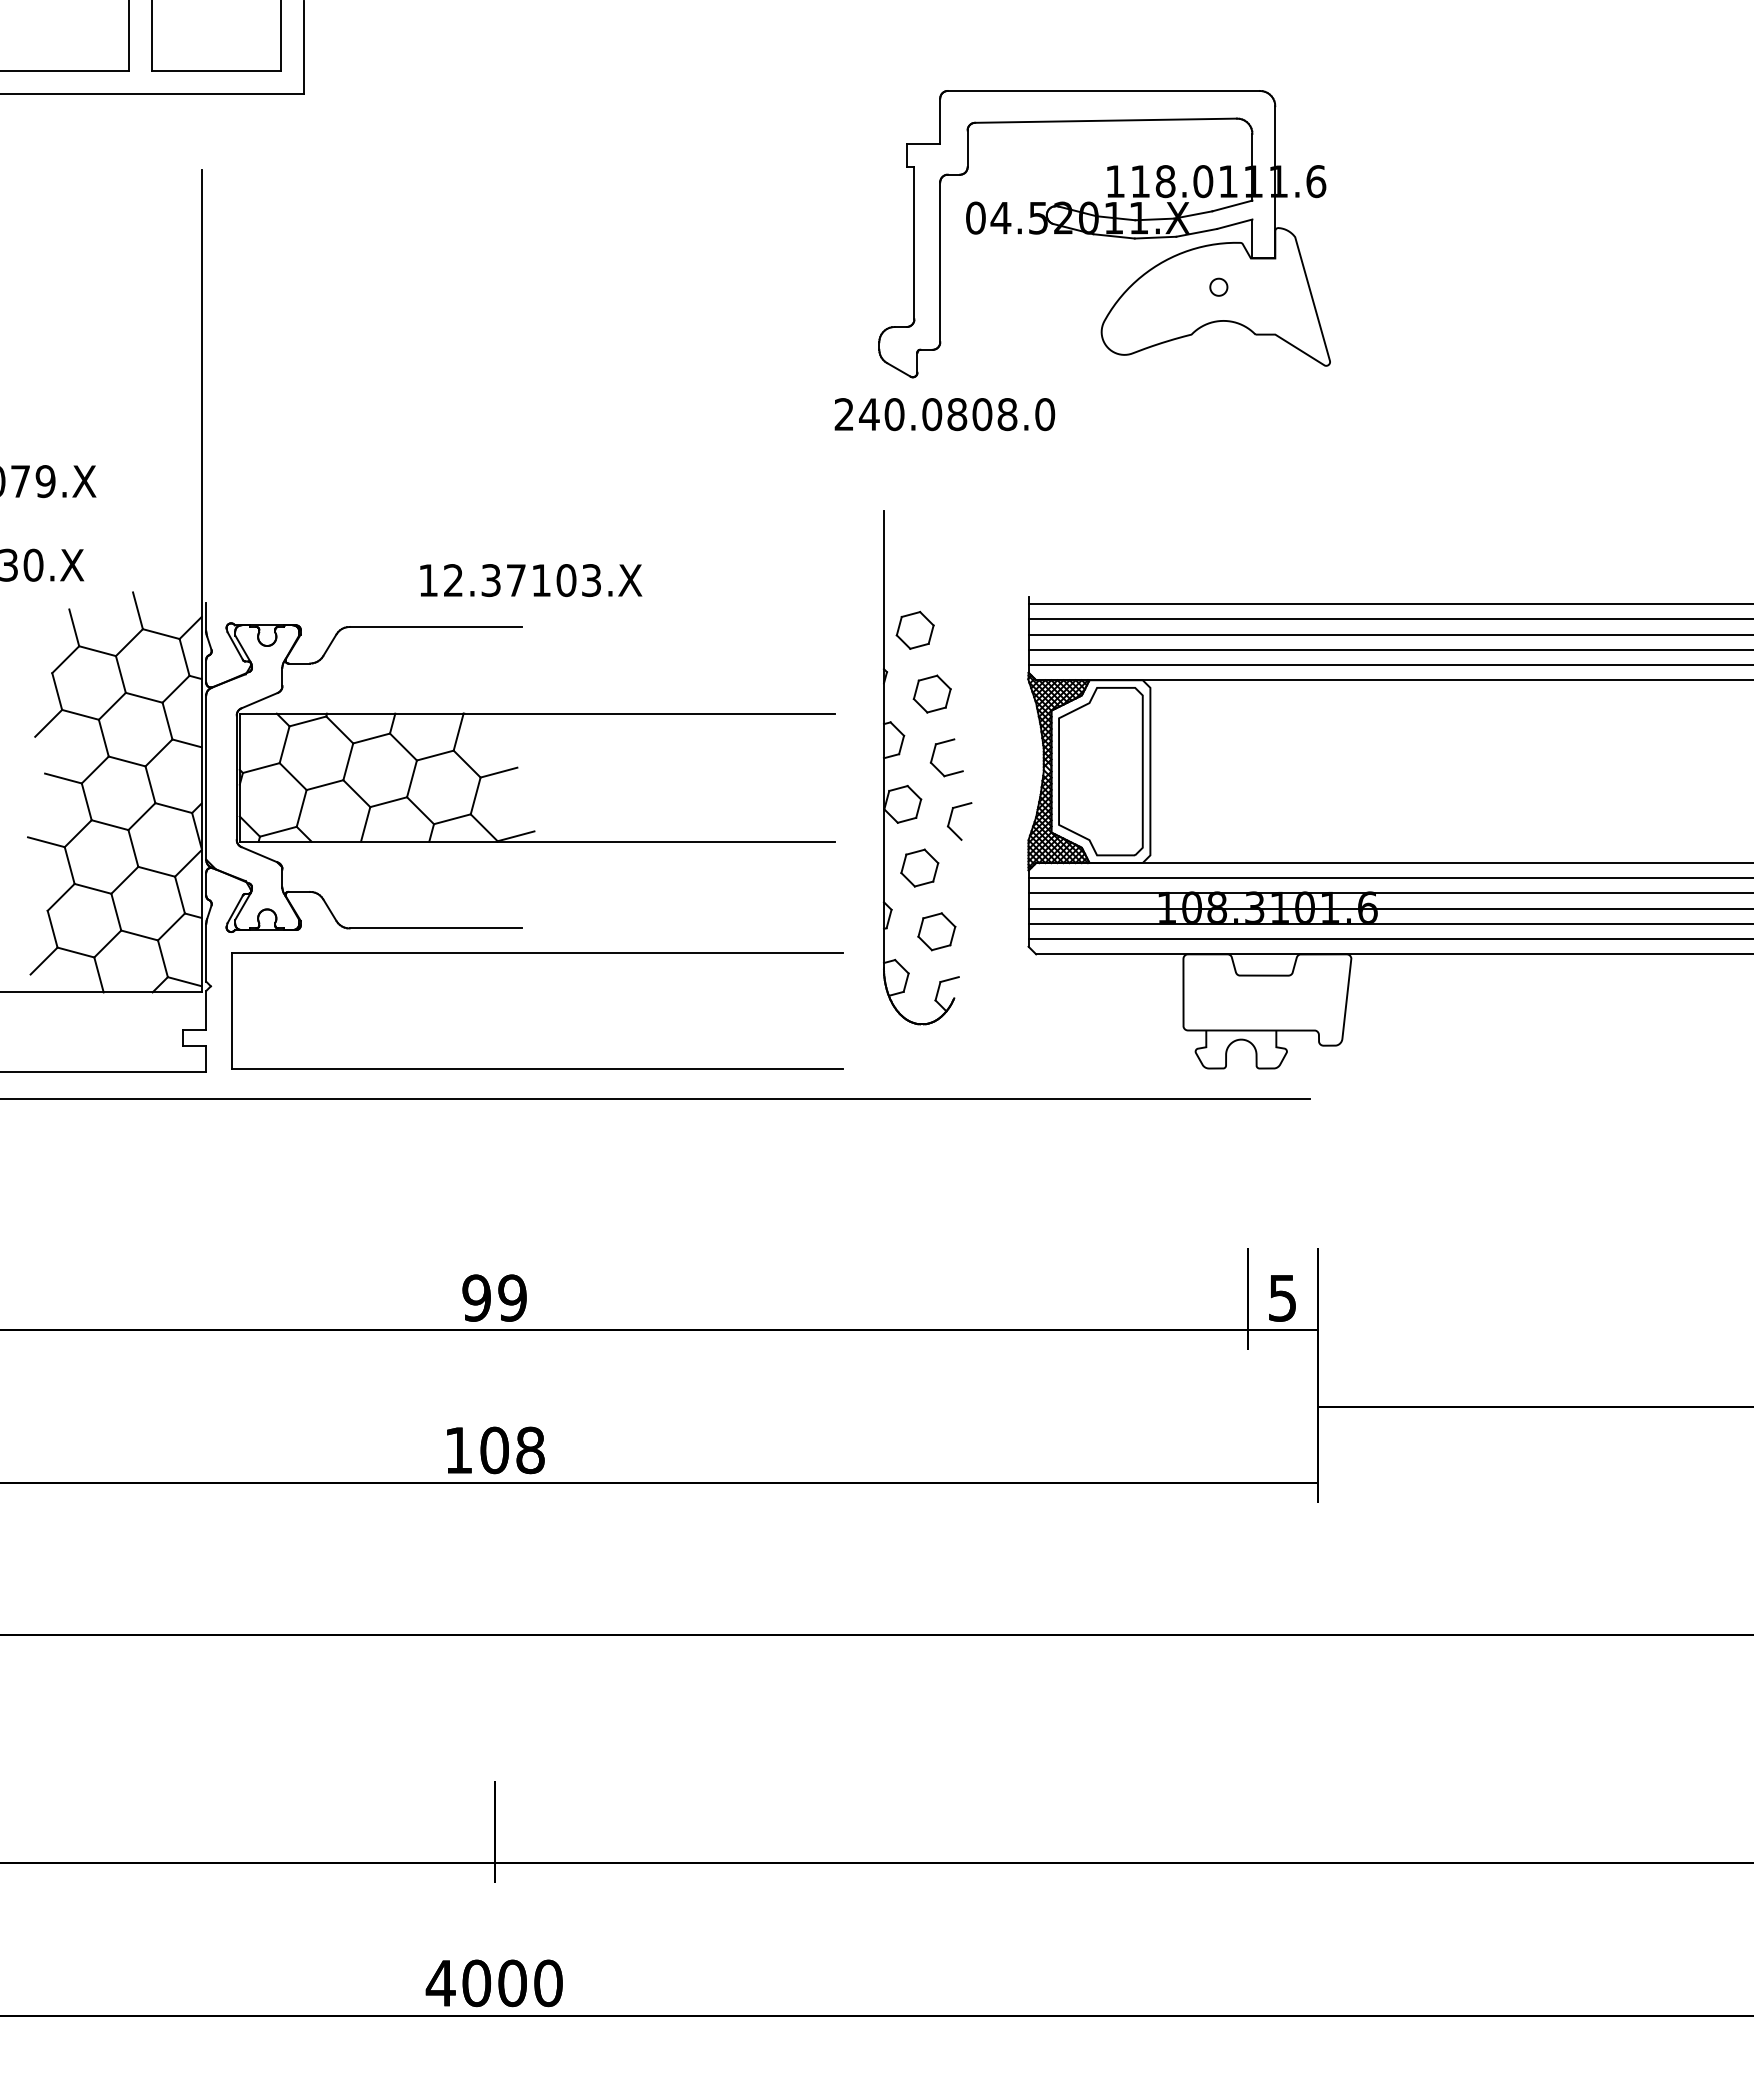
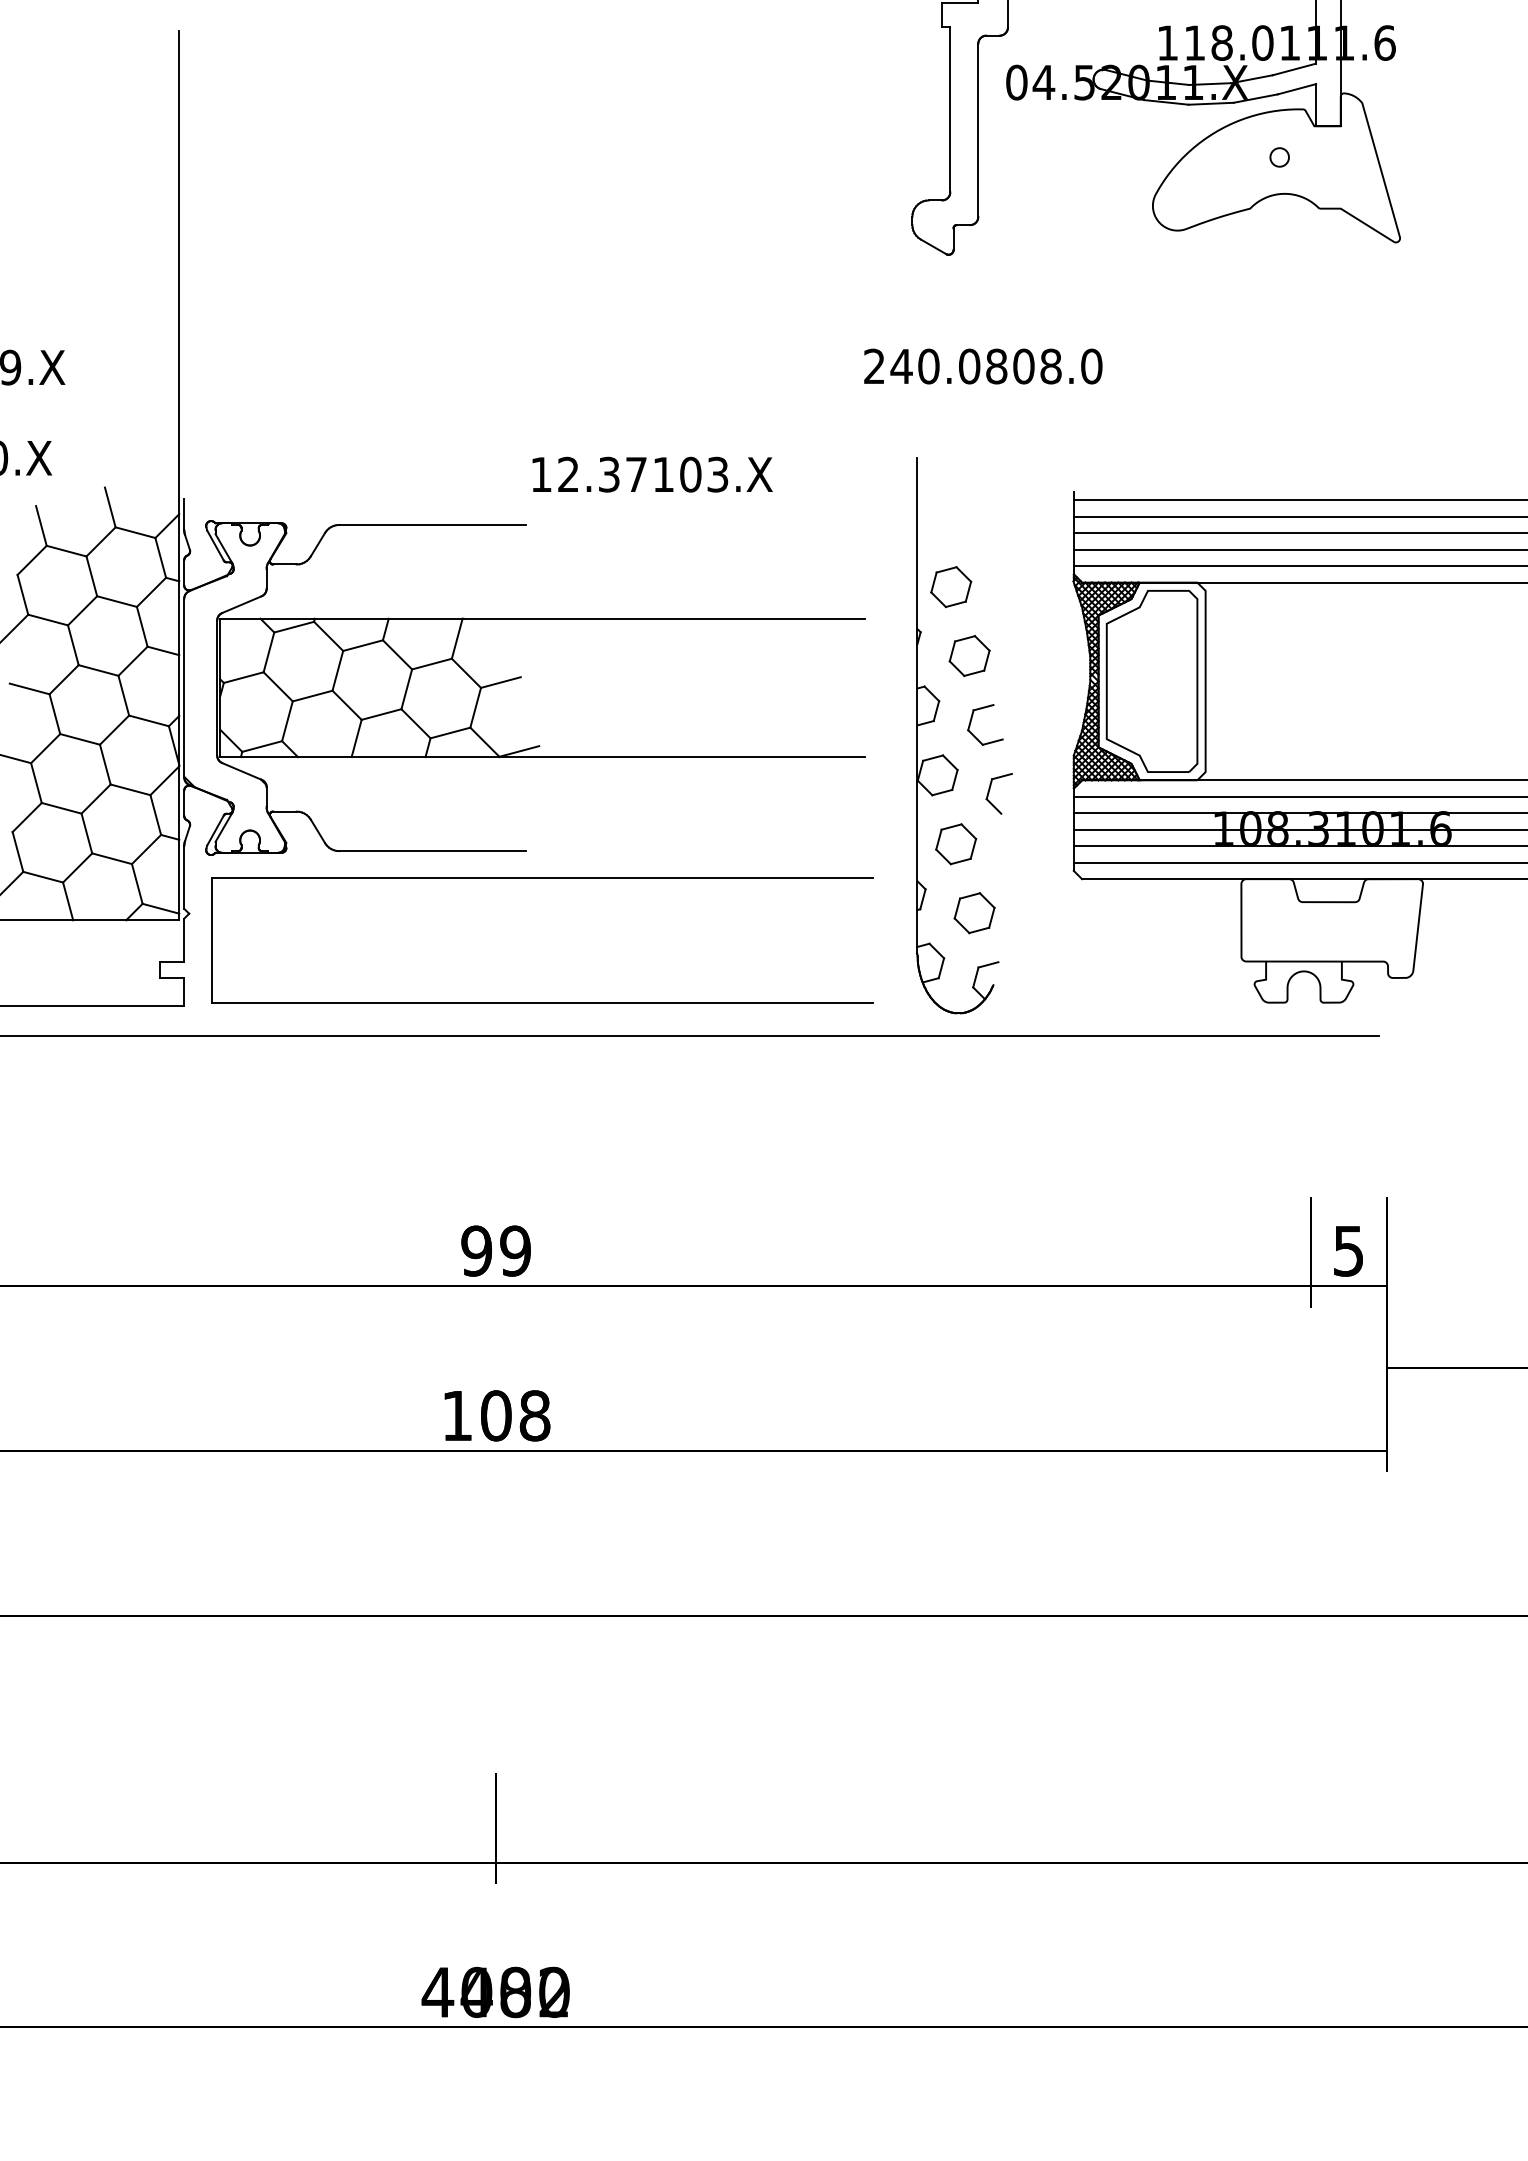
text: (944, 414) -> (982, 366), moved
text: (531, 580) -> (652, 474), moved
part: (927, 767) -> (964, 735), moved
text: (511, 1982) -> (514, 1991), 4000 -> 4482

